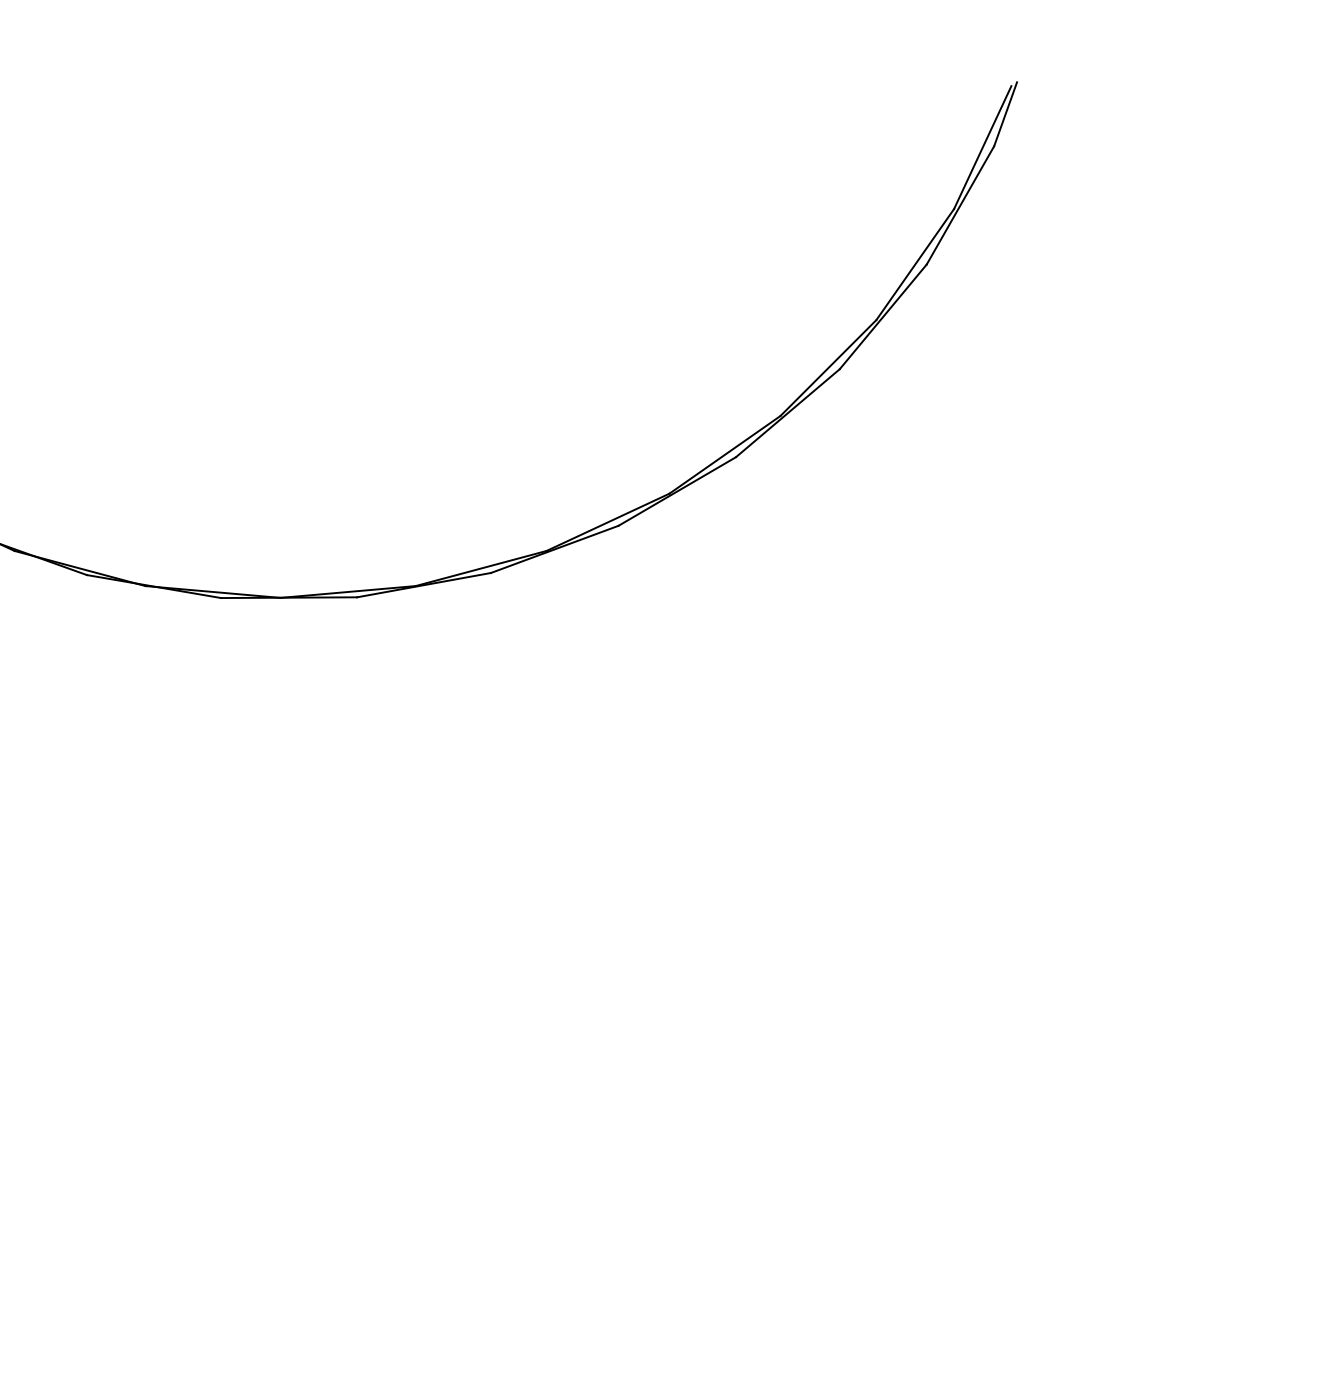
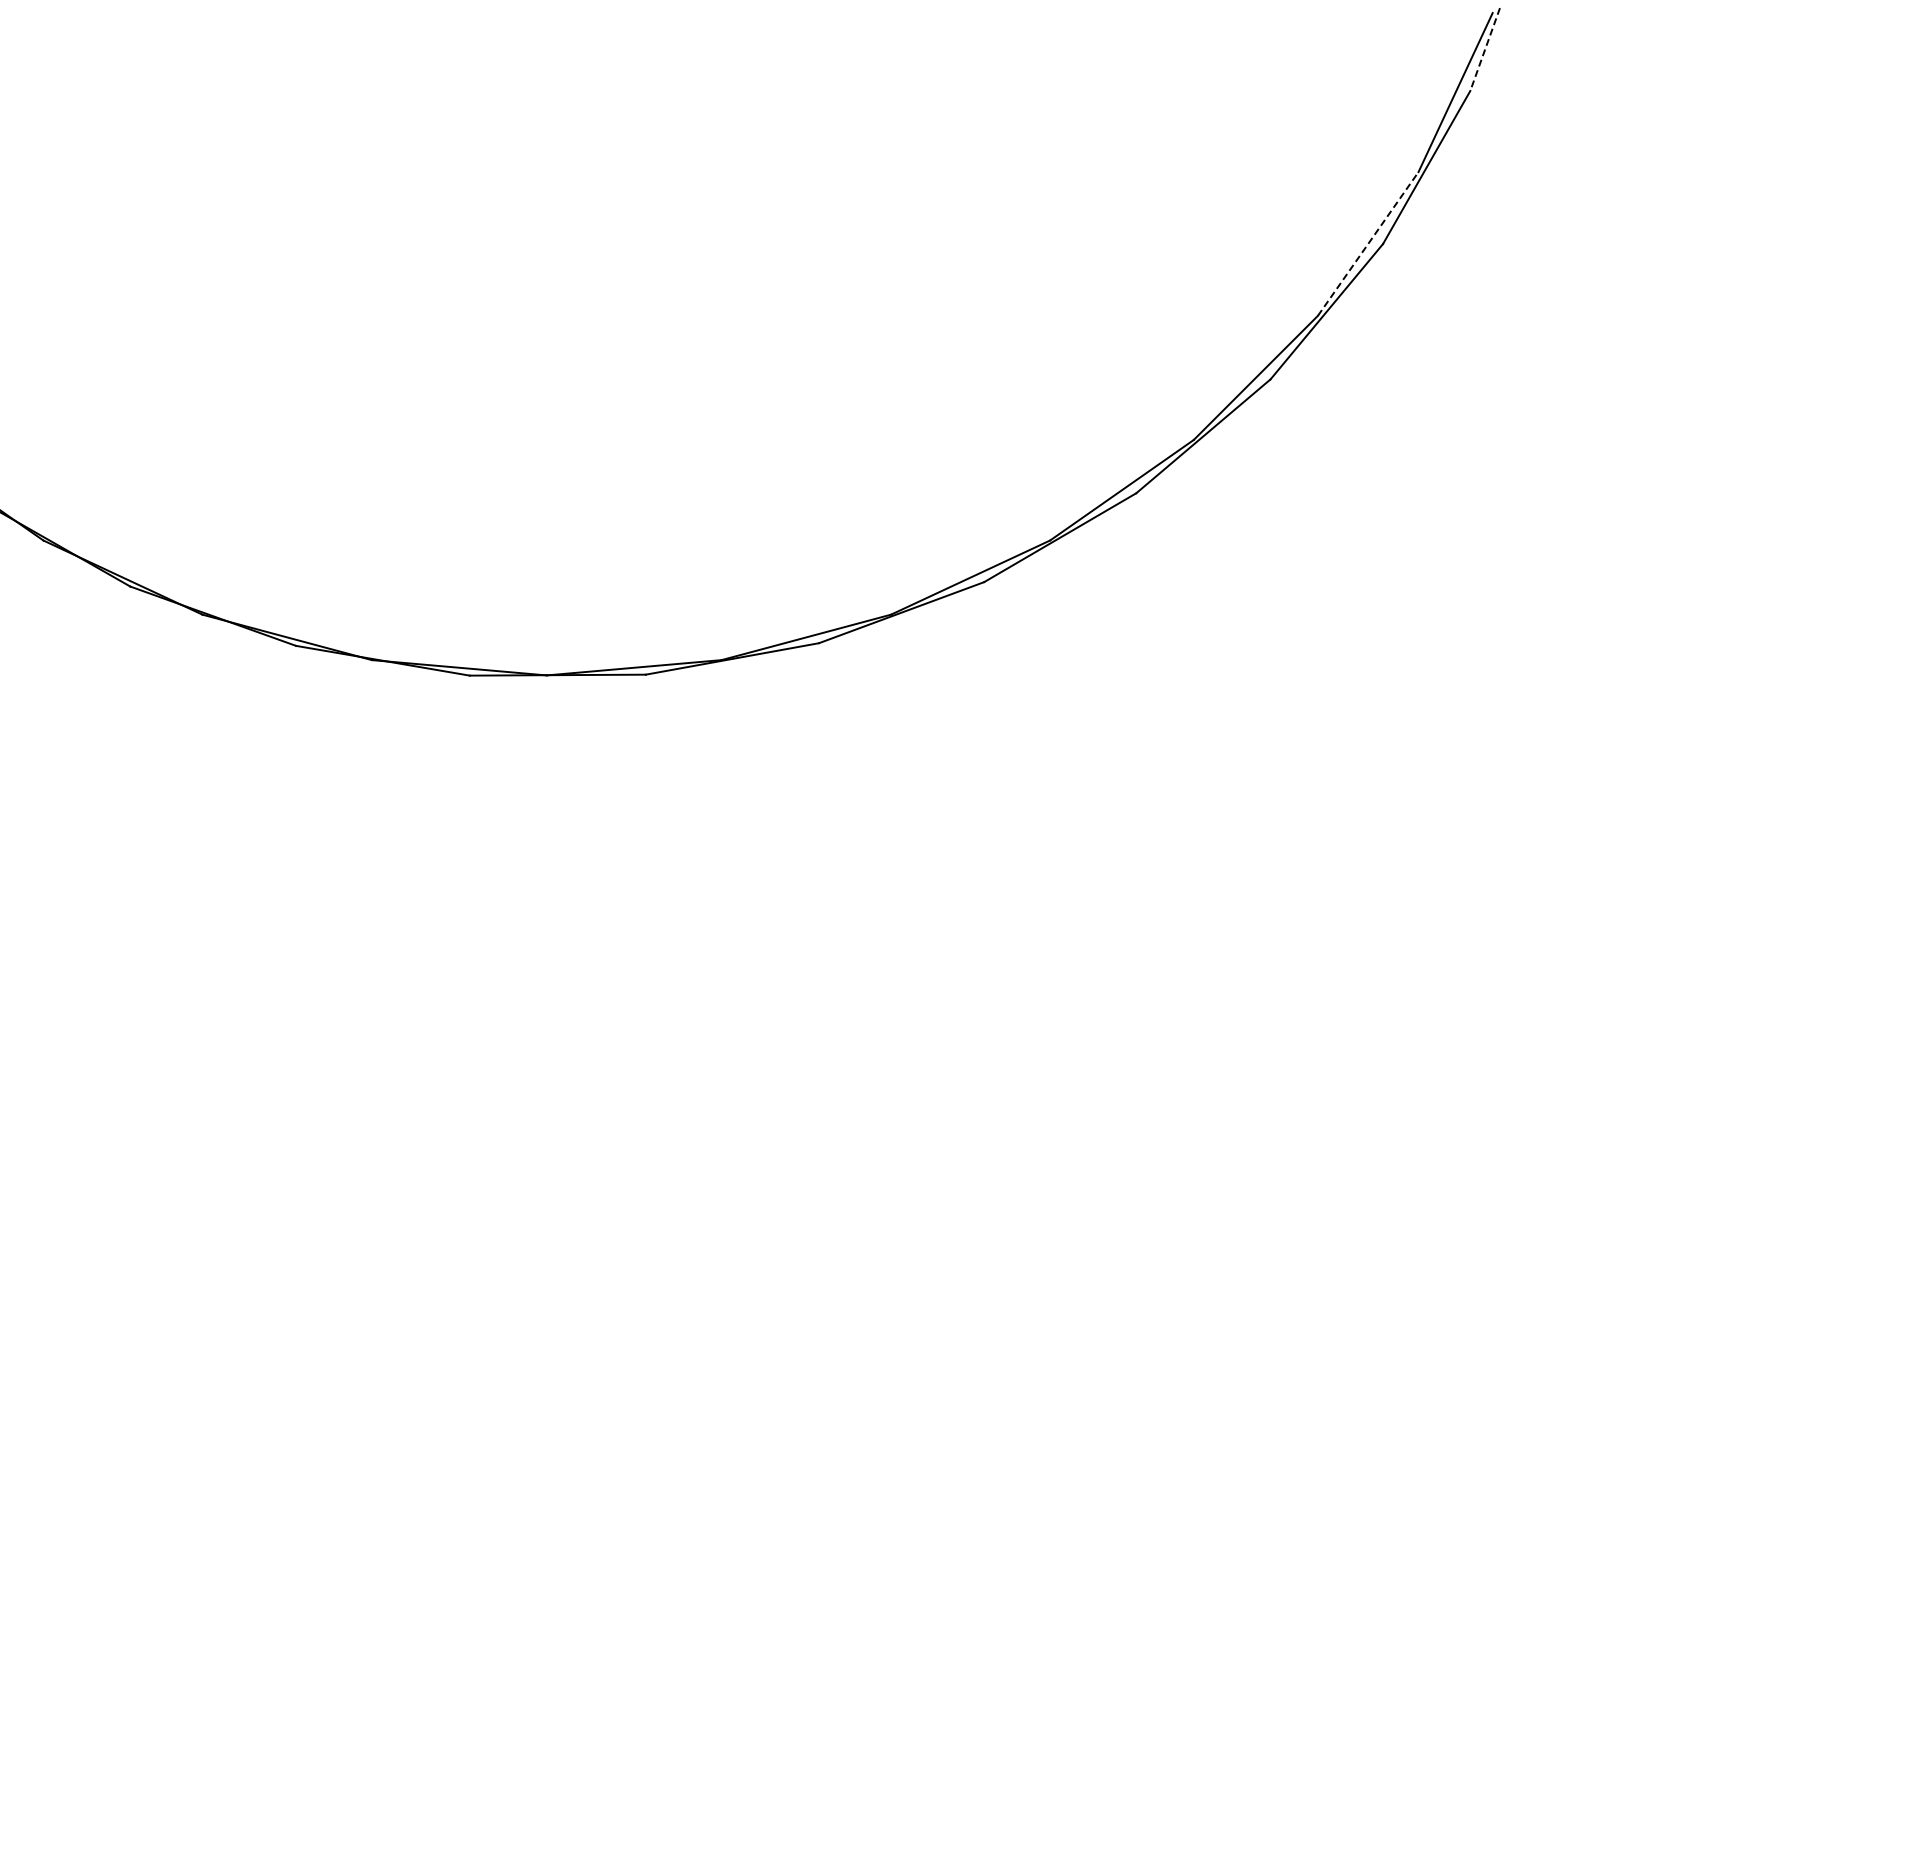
line: (1005, 115) -> (1484, 50), solid -> dashed
line: (915, 264) -> (1368, 243), solid -> dashed

